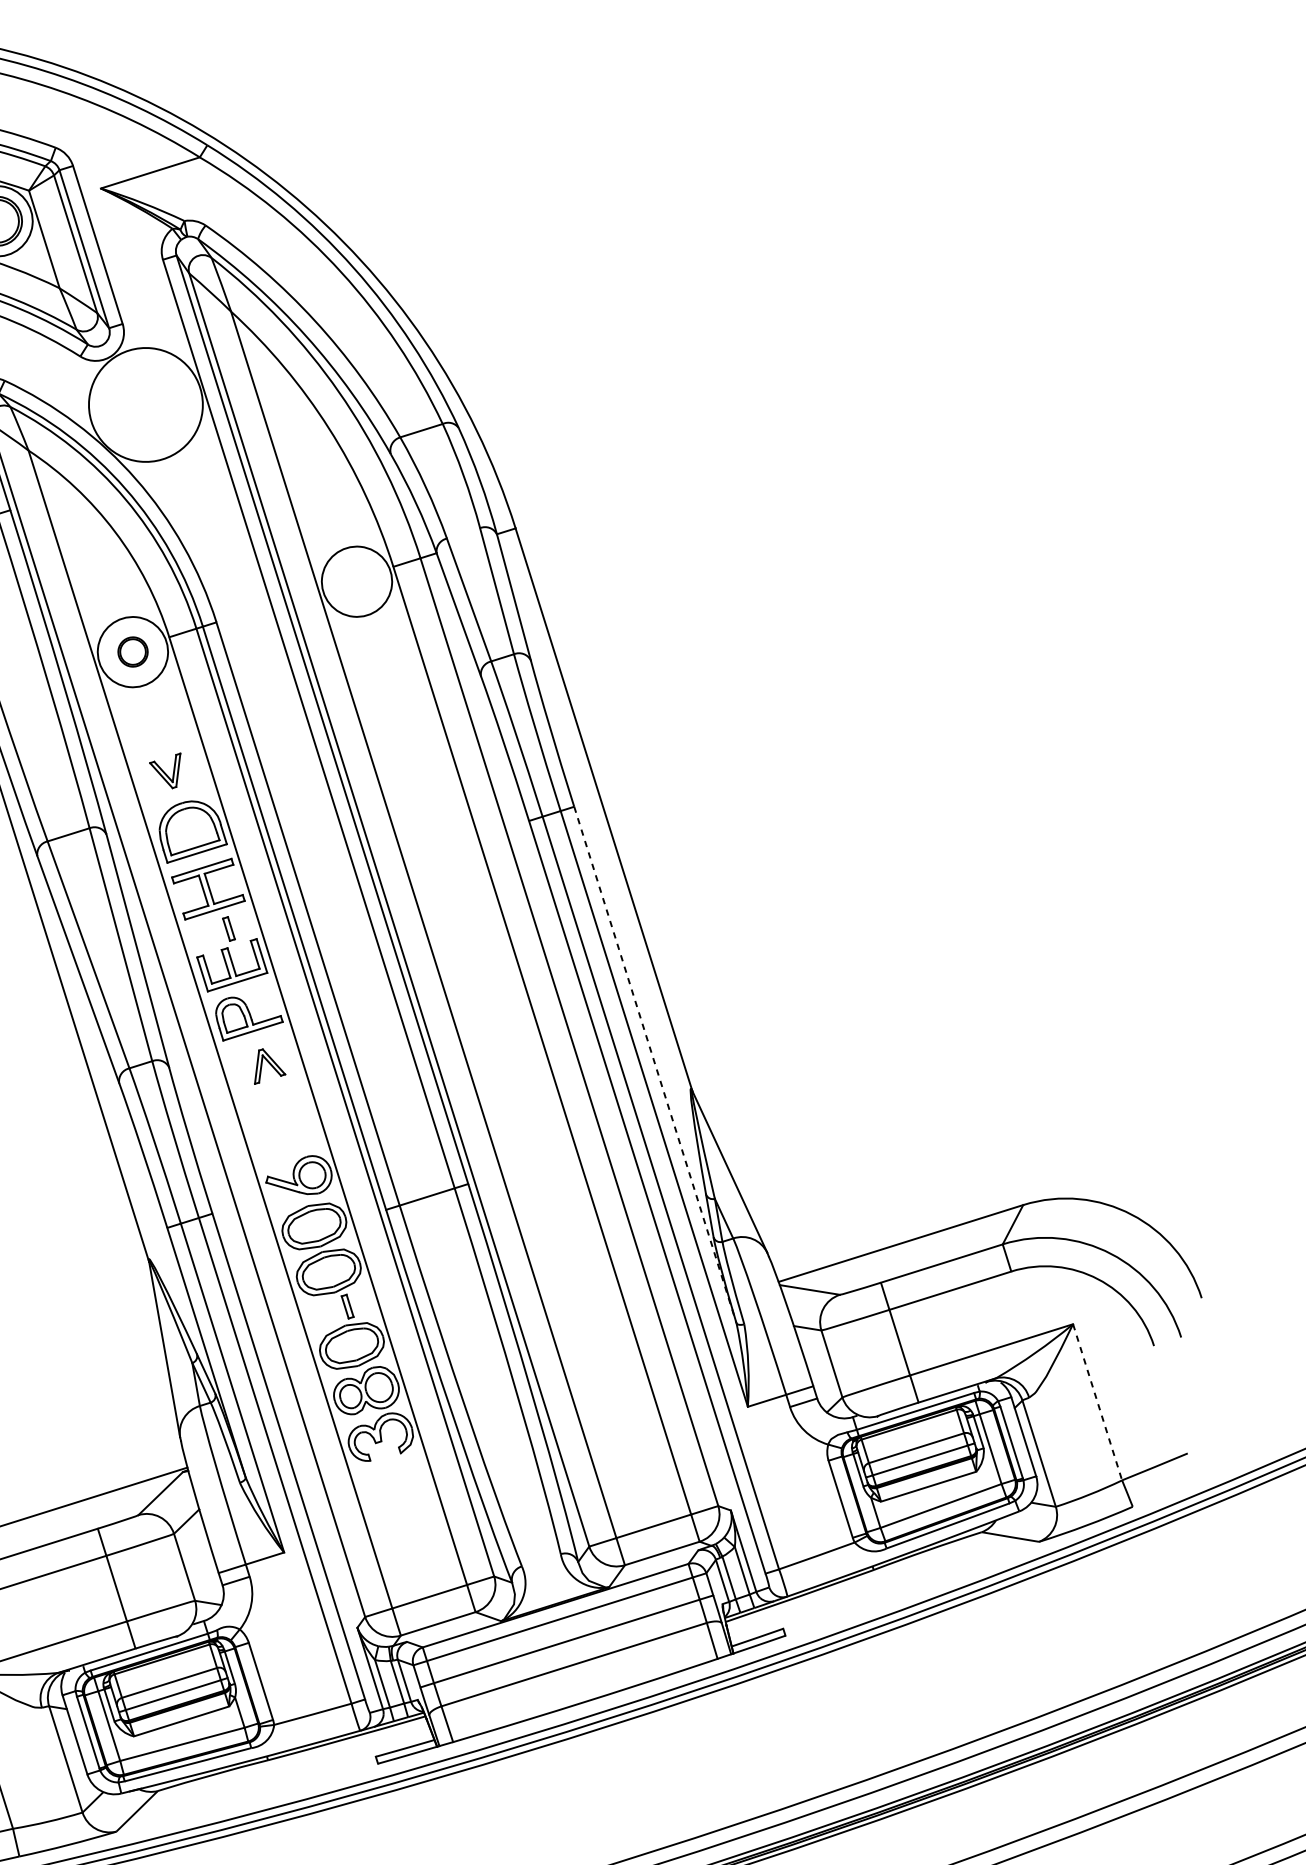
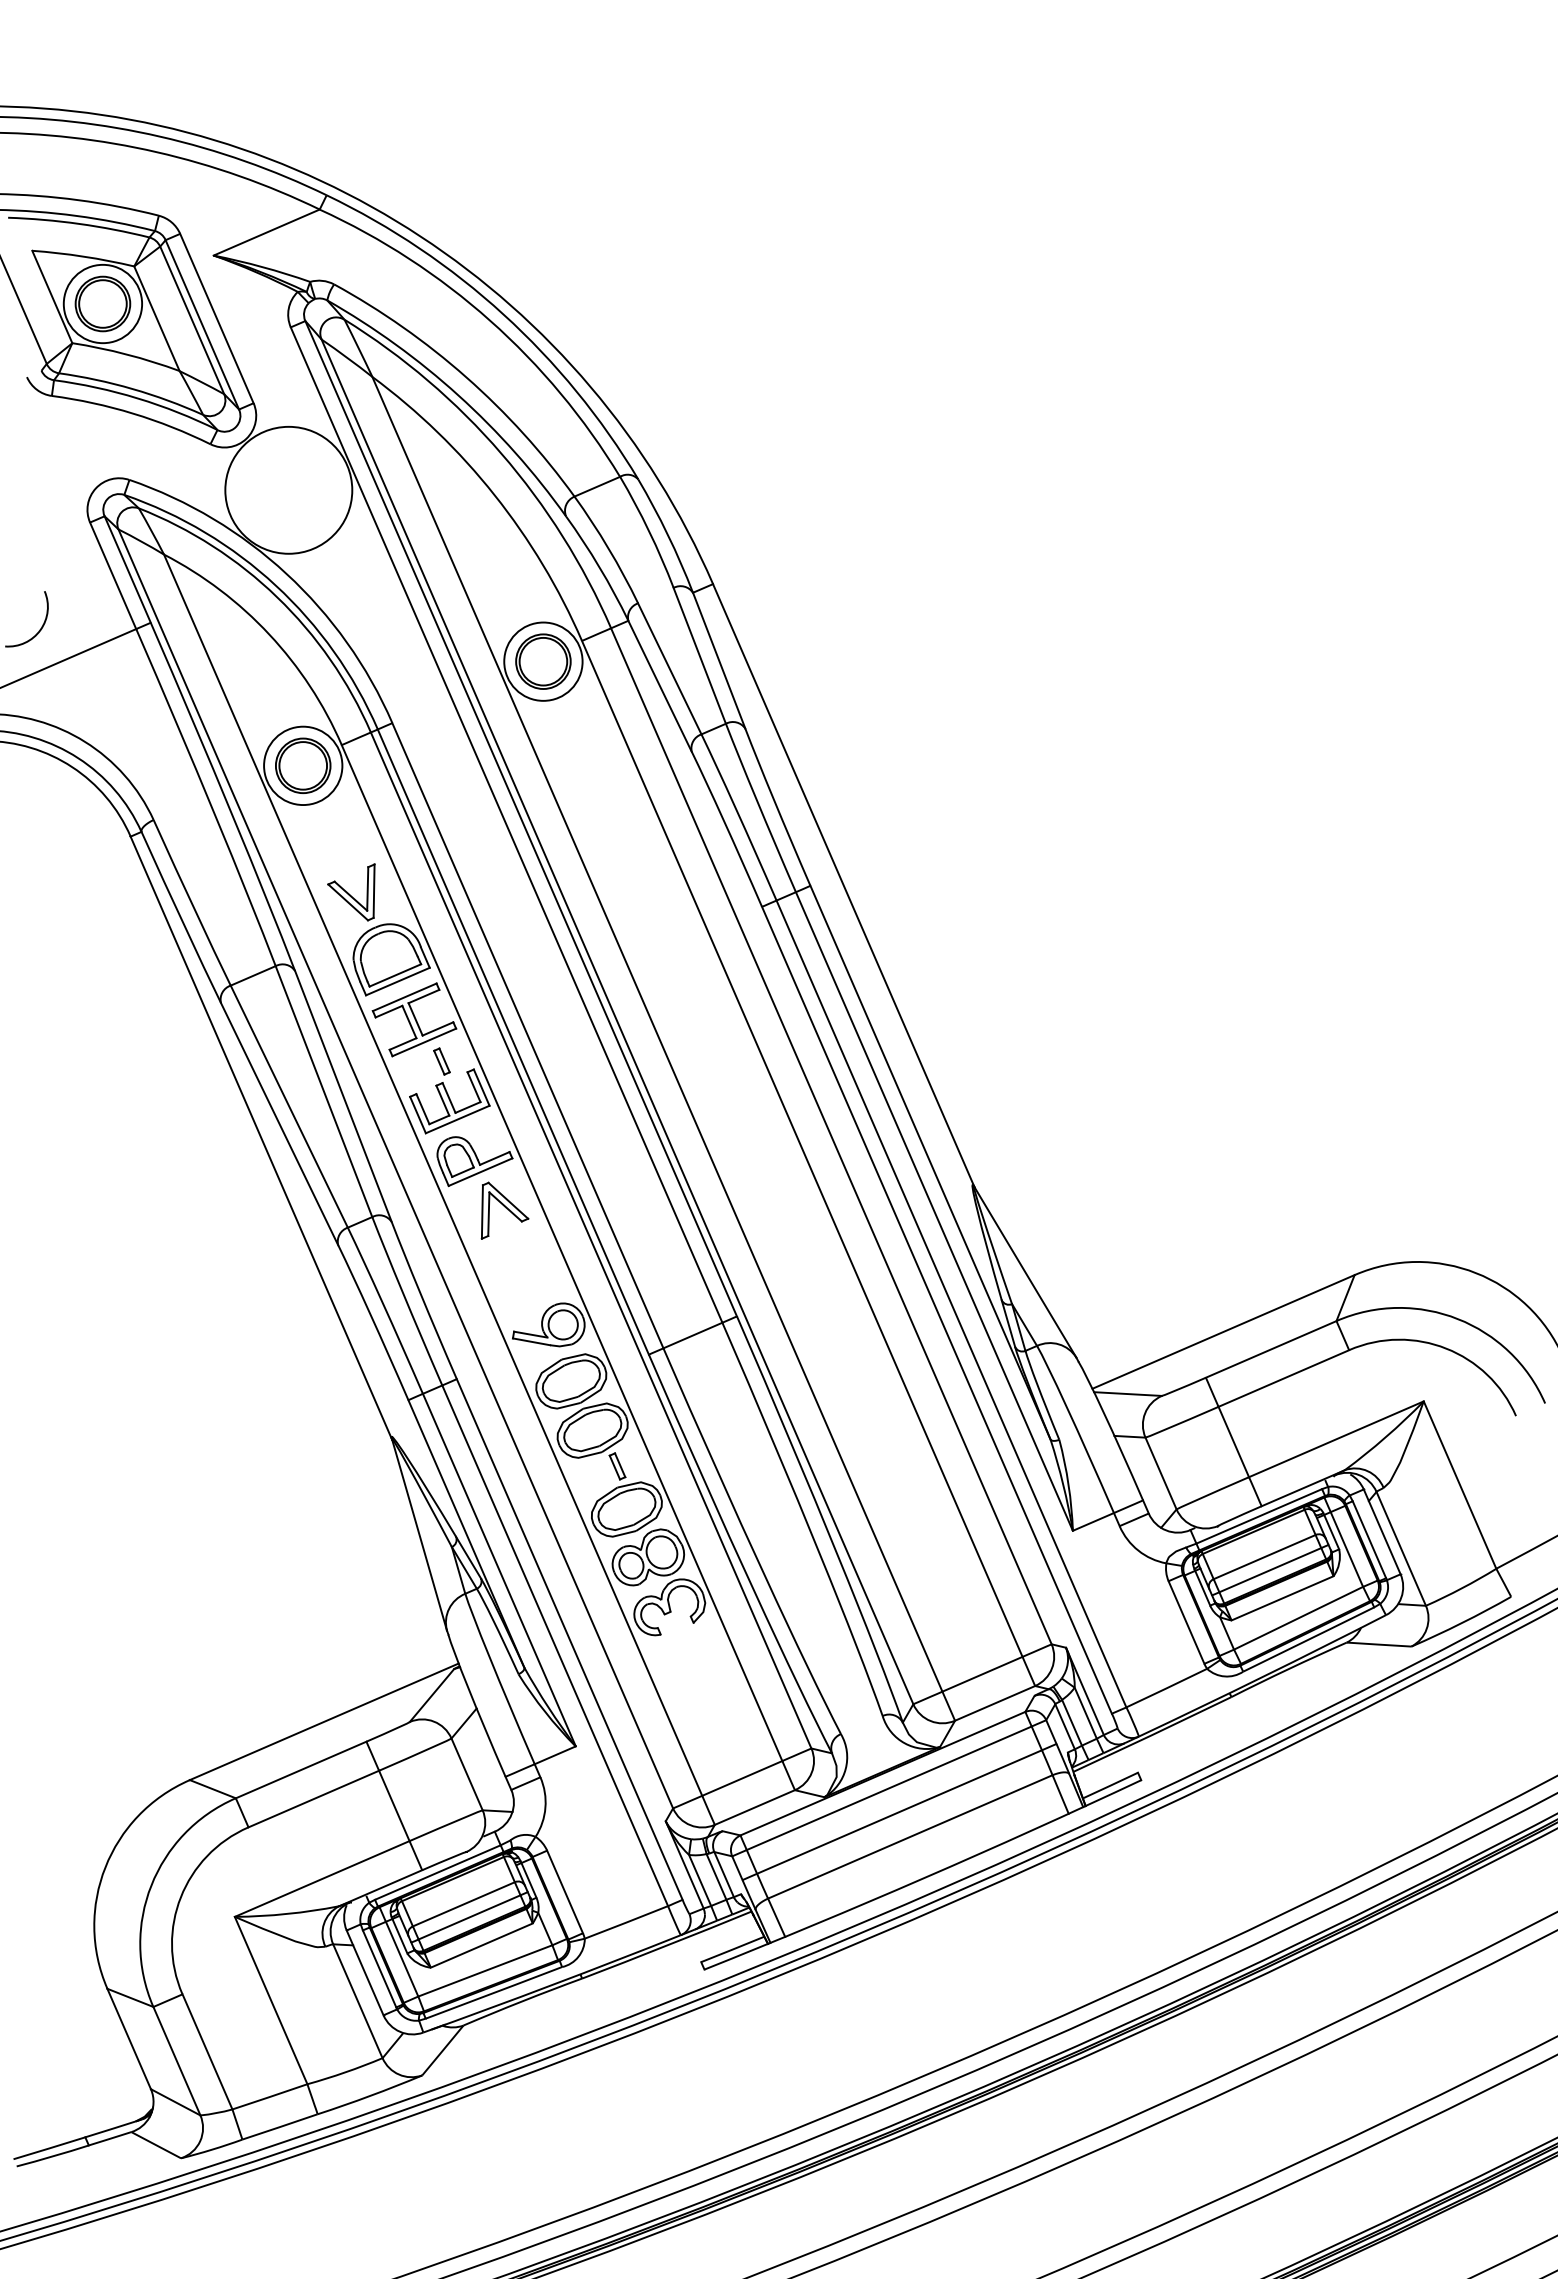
part: (357, 581) -> (543, 661), added
part: (133, 651) -> (303, 765), size x1.67
part: (164, 769) -> (351, 892), size x1.43
line: (655, 1064) -> (930, 1162), dashed -> solid
part: (270, 1067) -> (504, 1210), size x1.43
line: (1097, 1402) -> (1460, 1485), dashed -> solid

